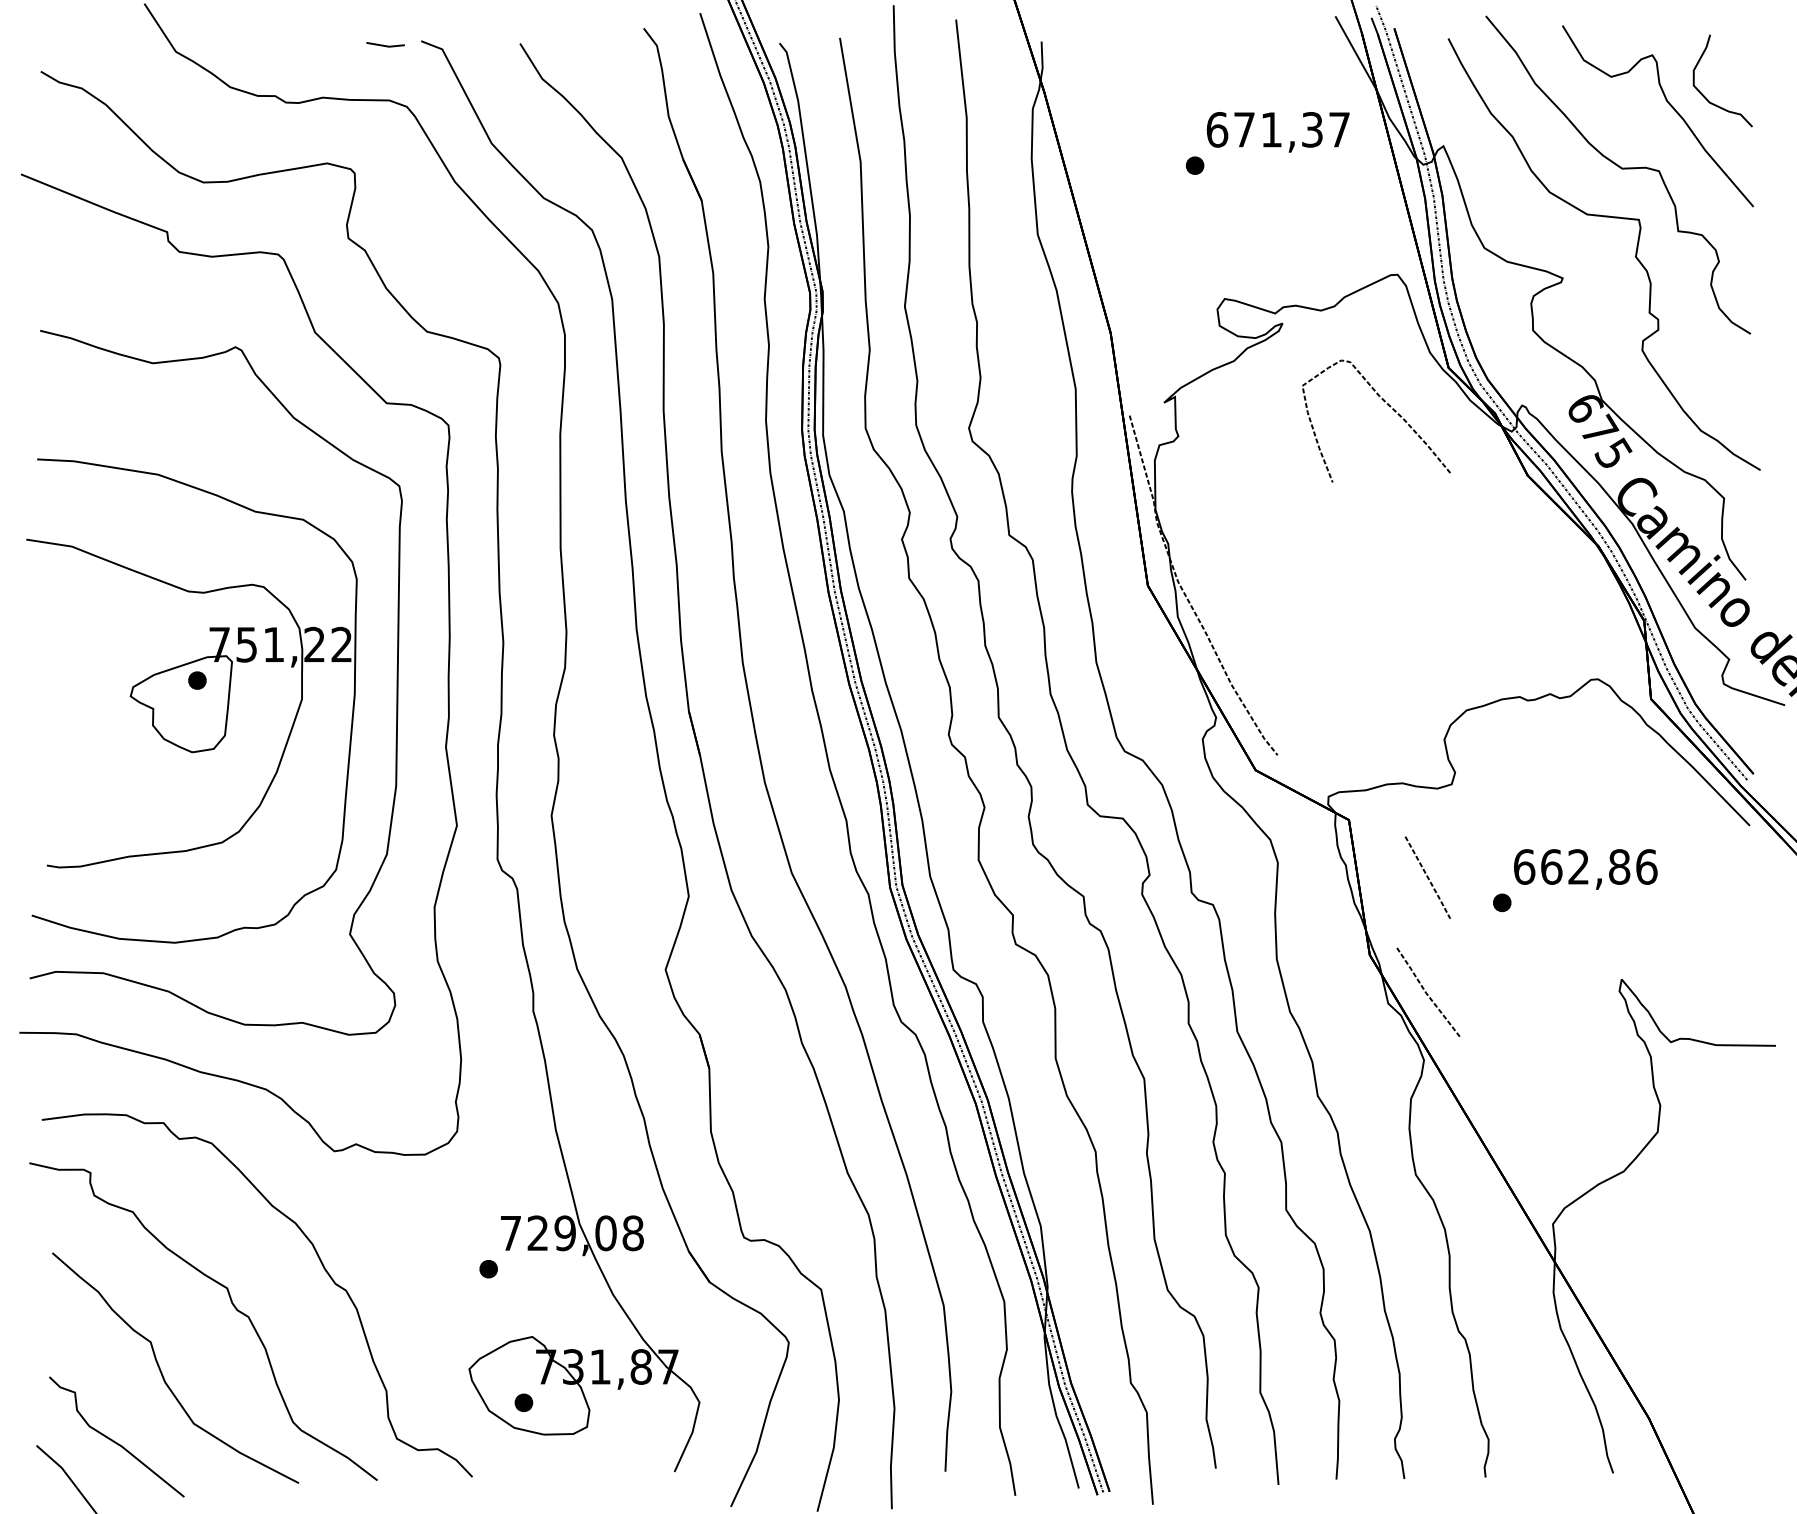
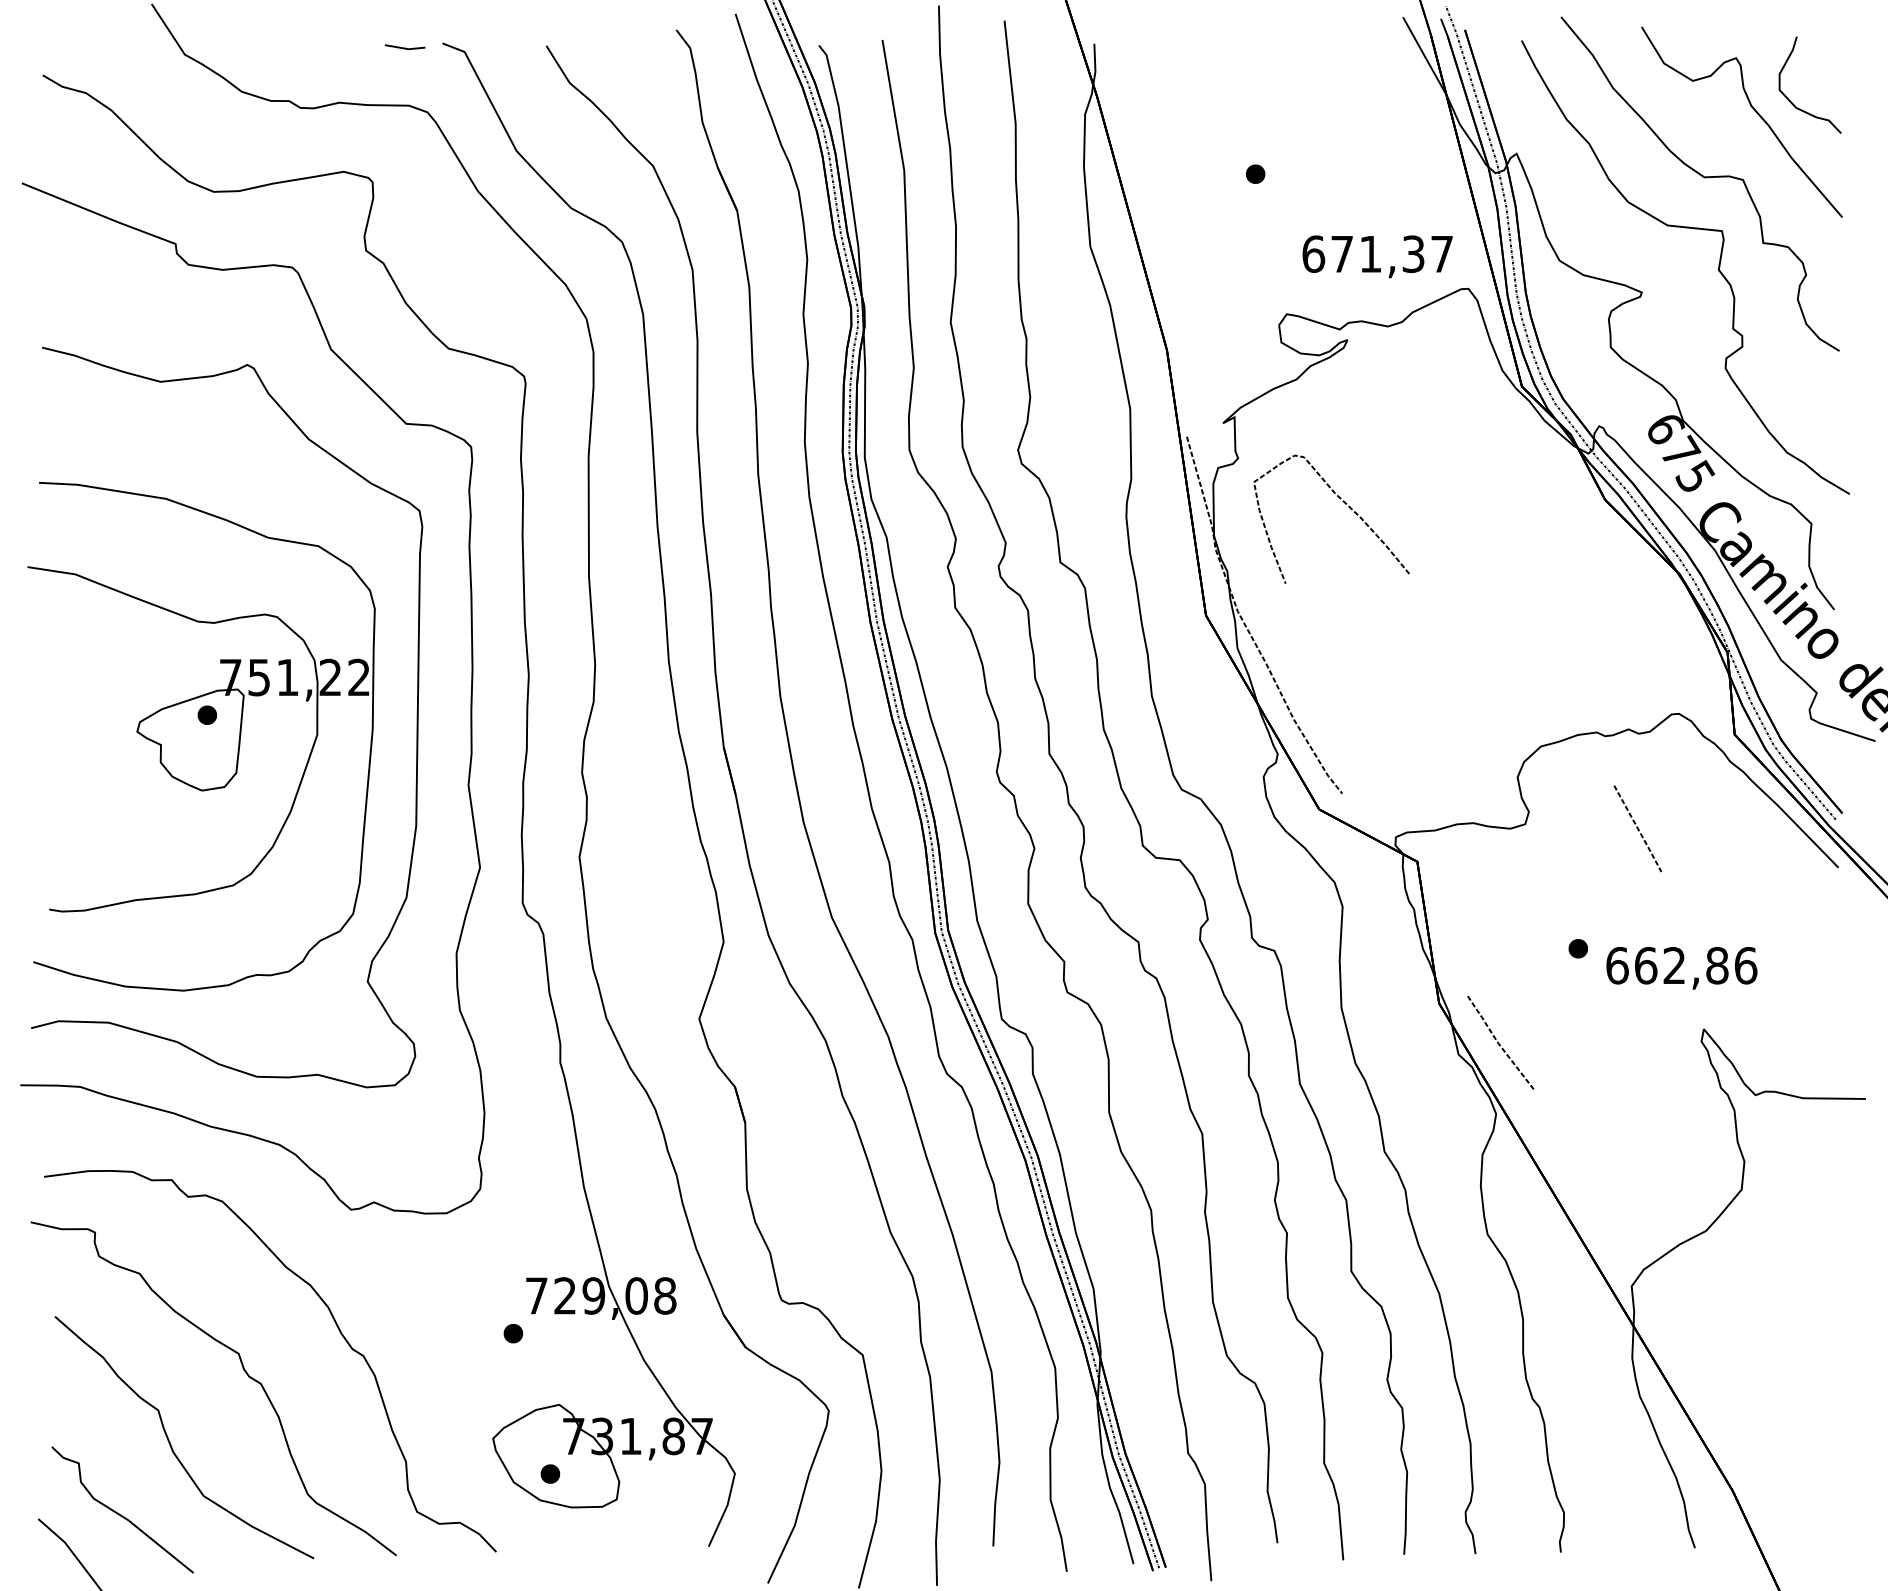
text: (1277, 132) -> (1376, 257), moved
curve: (1389, 407) -> (1345, 504), moved
text: (1585, 869) -> (1681, 968), moved
line: (1427, 877) -> (1637, 828), moved

